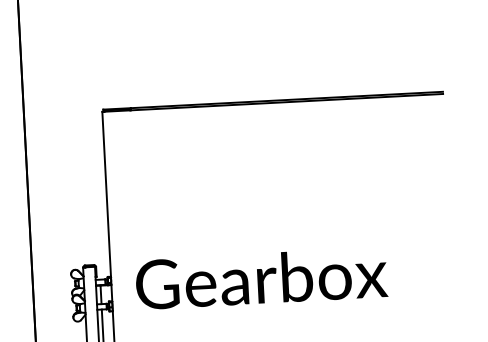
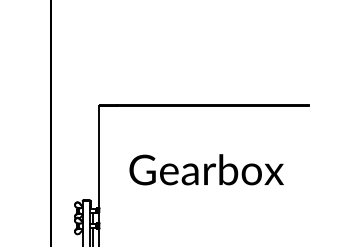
text: (261, 278) -> (206, 169), moved

